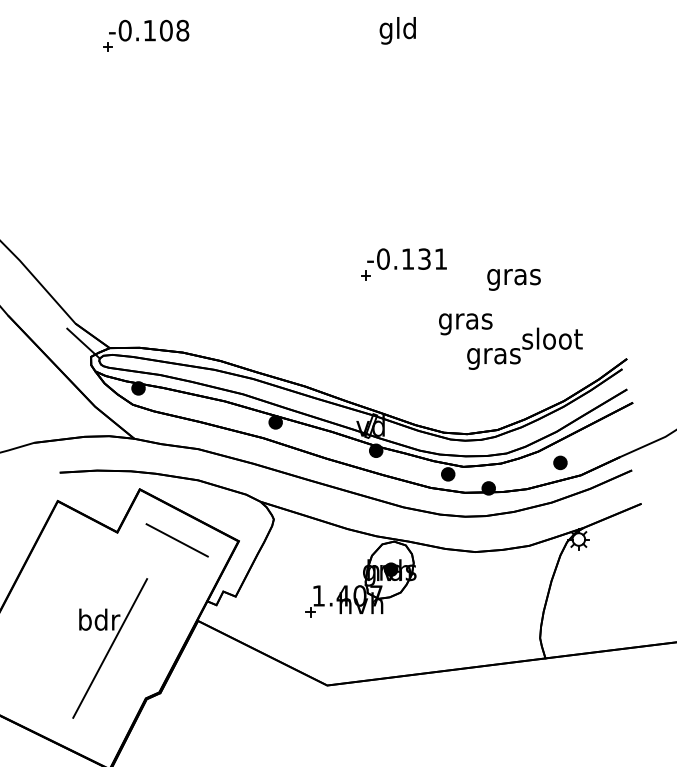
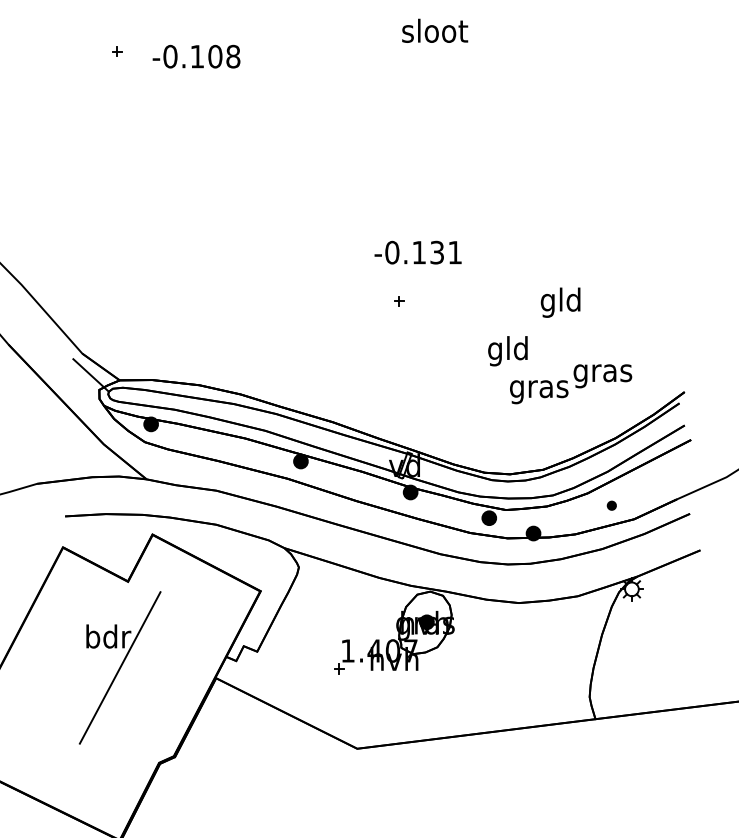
text: (149, 30) -> (196, 56), moved
text: (398, 30) -> (435, 33), gld -> sloot
text: (406, 258) -> (417, 251), moved
text: (513, 276) -> (560, 302), gras -> gld
text: (465, 321) -> (508, 351), gras -> gld
text: (552, 341) -> (603, 373), sloot -> gras
part: (560, 462) -> (611, 505), size x0.6
line: (176, 540) -> (192, 590), removed
part: (110, 648) -> (120, 667), moved

